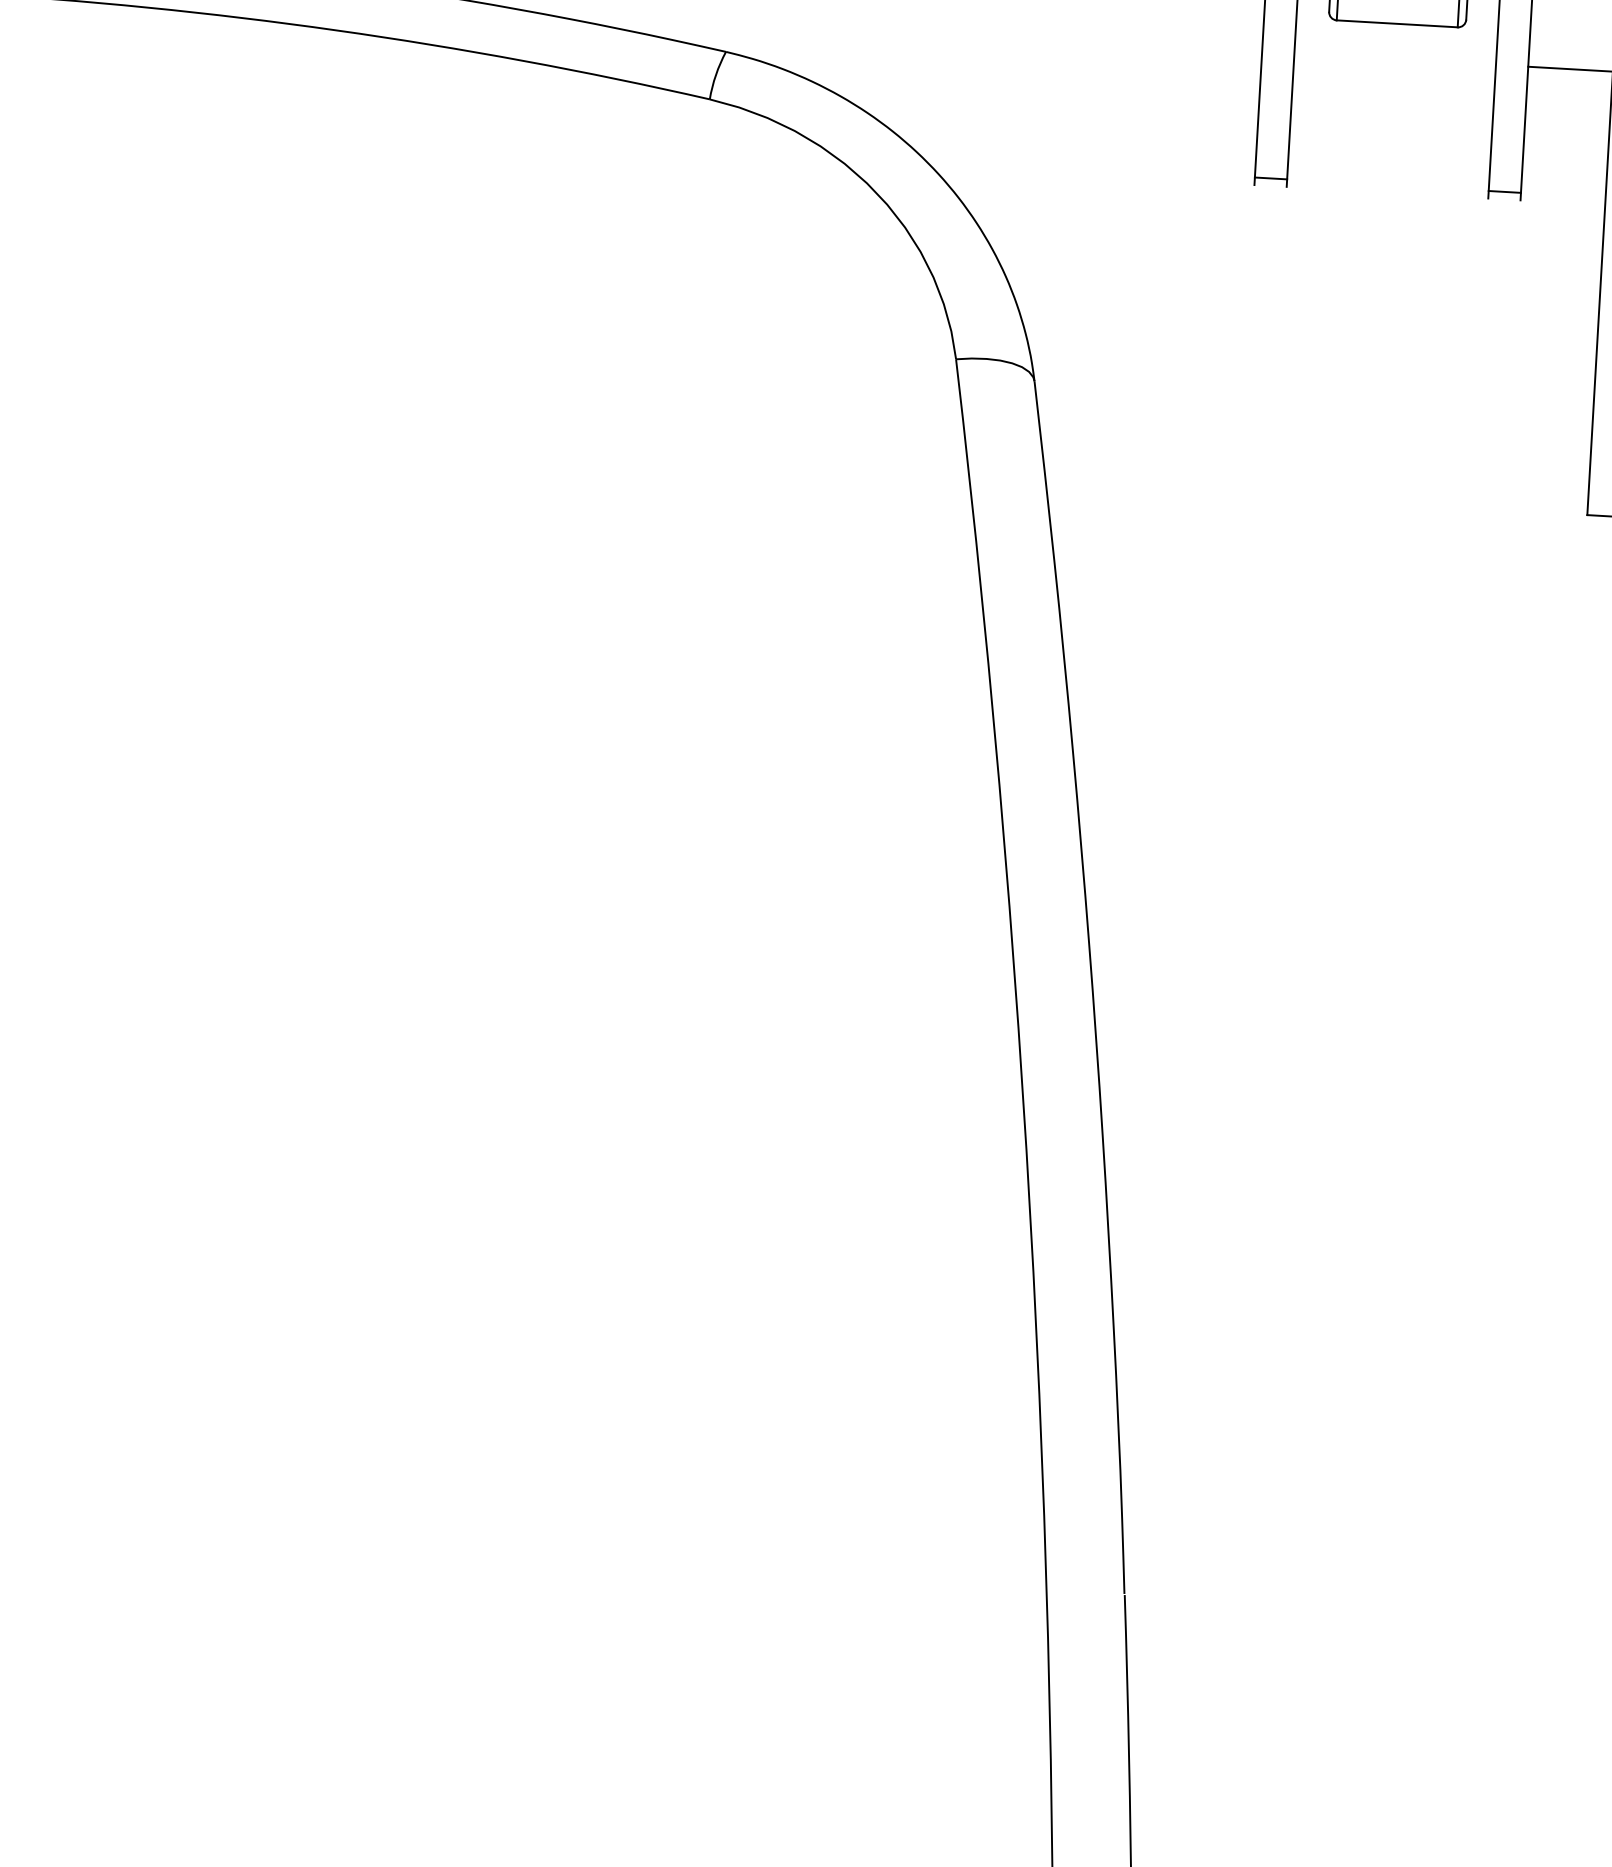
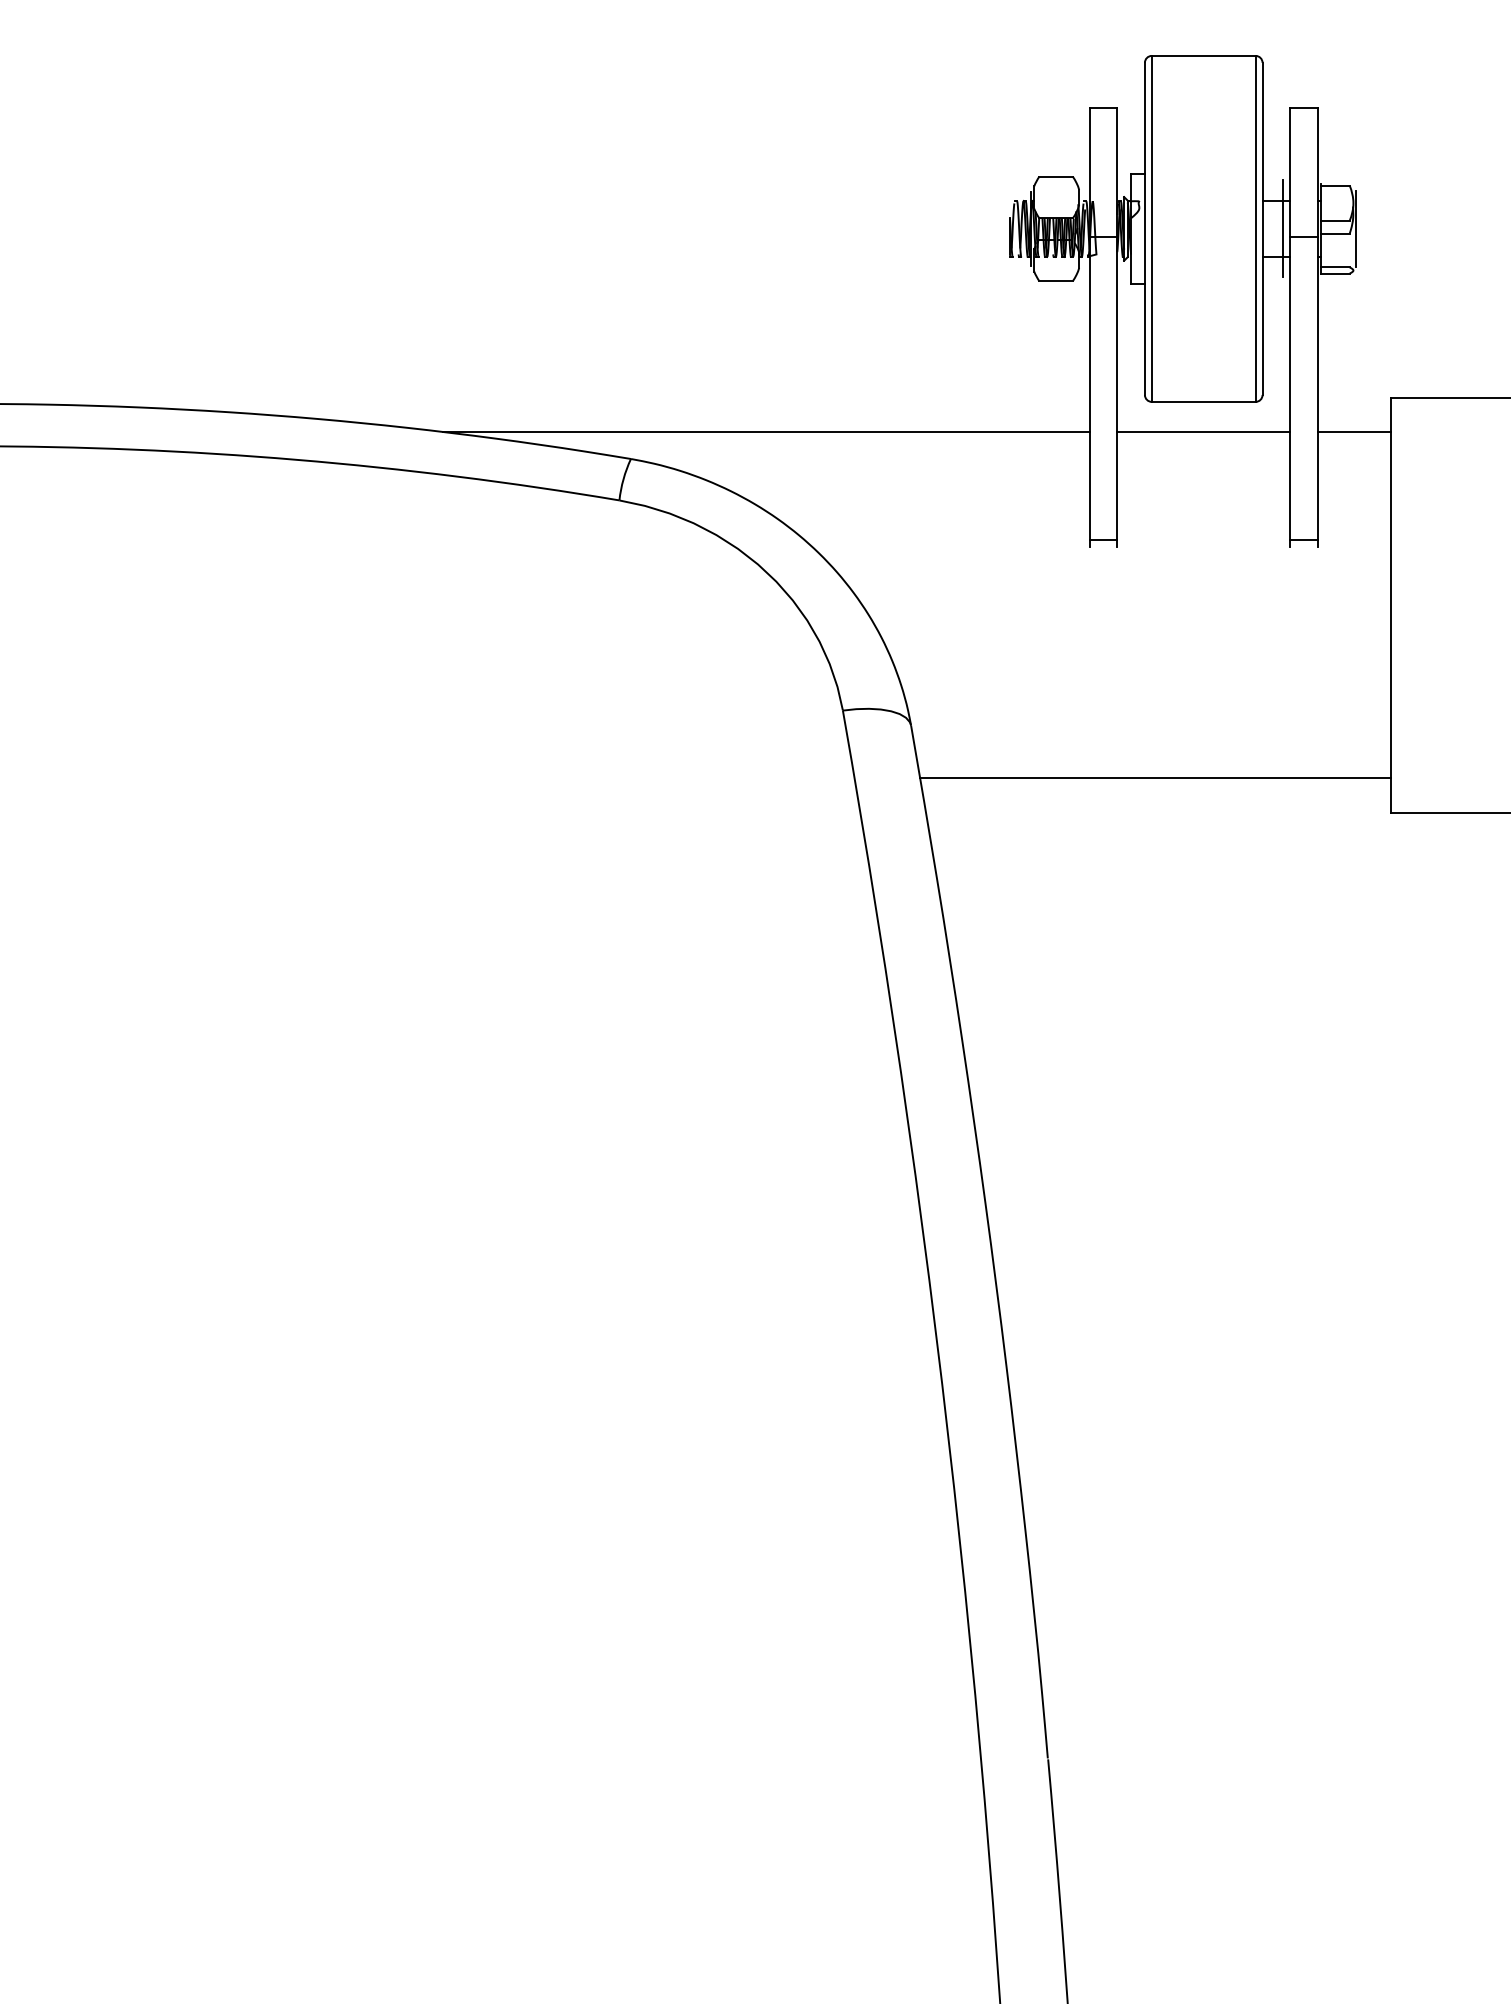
line: (884, 30) -> (765, 432), added
line: (1394, 59) -> (1203, 432), added
line: (1315, 459) -> (1155, 778), added

